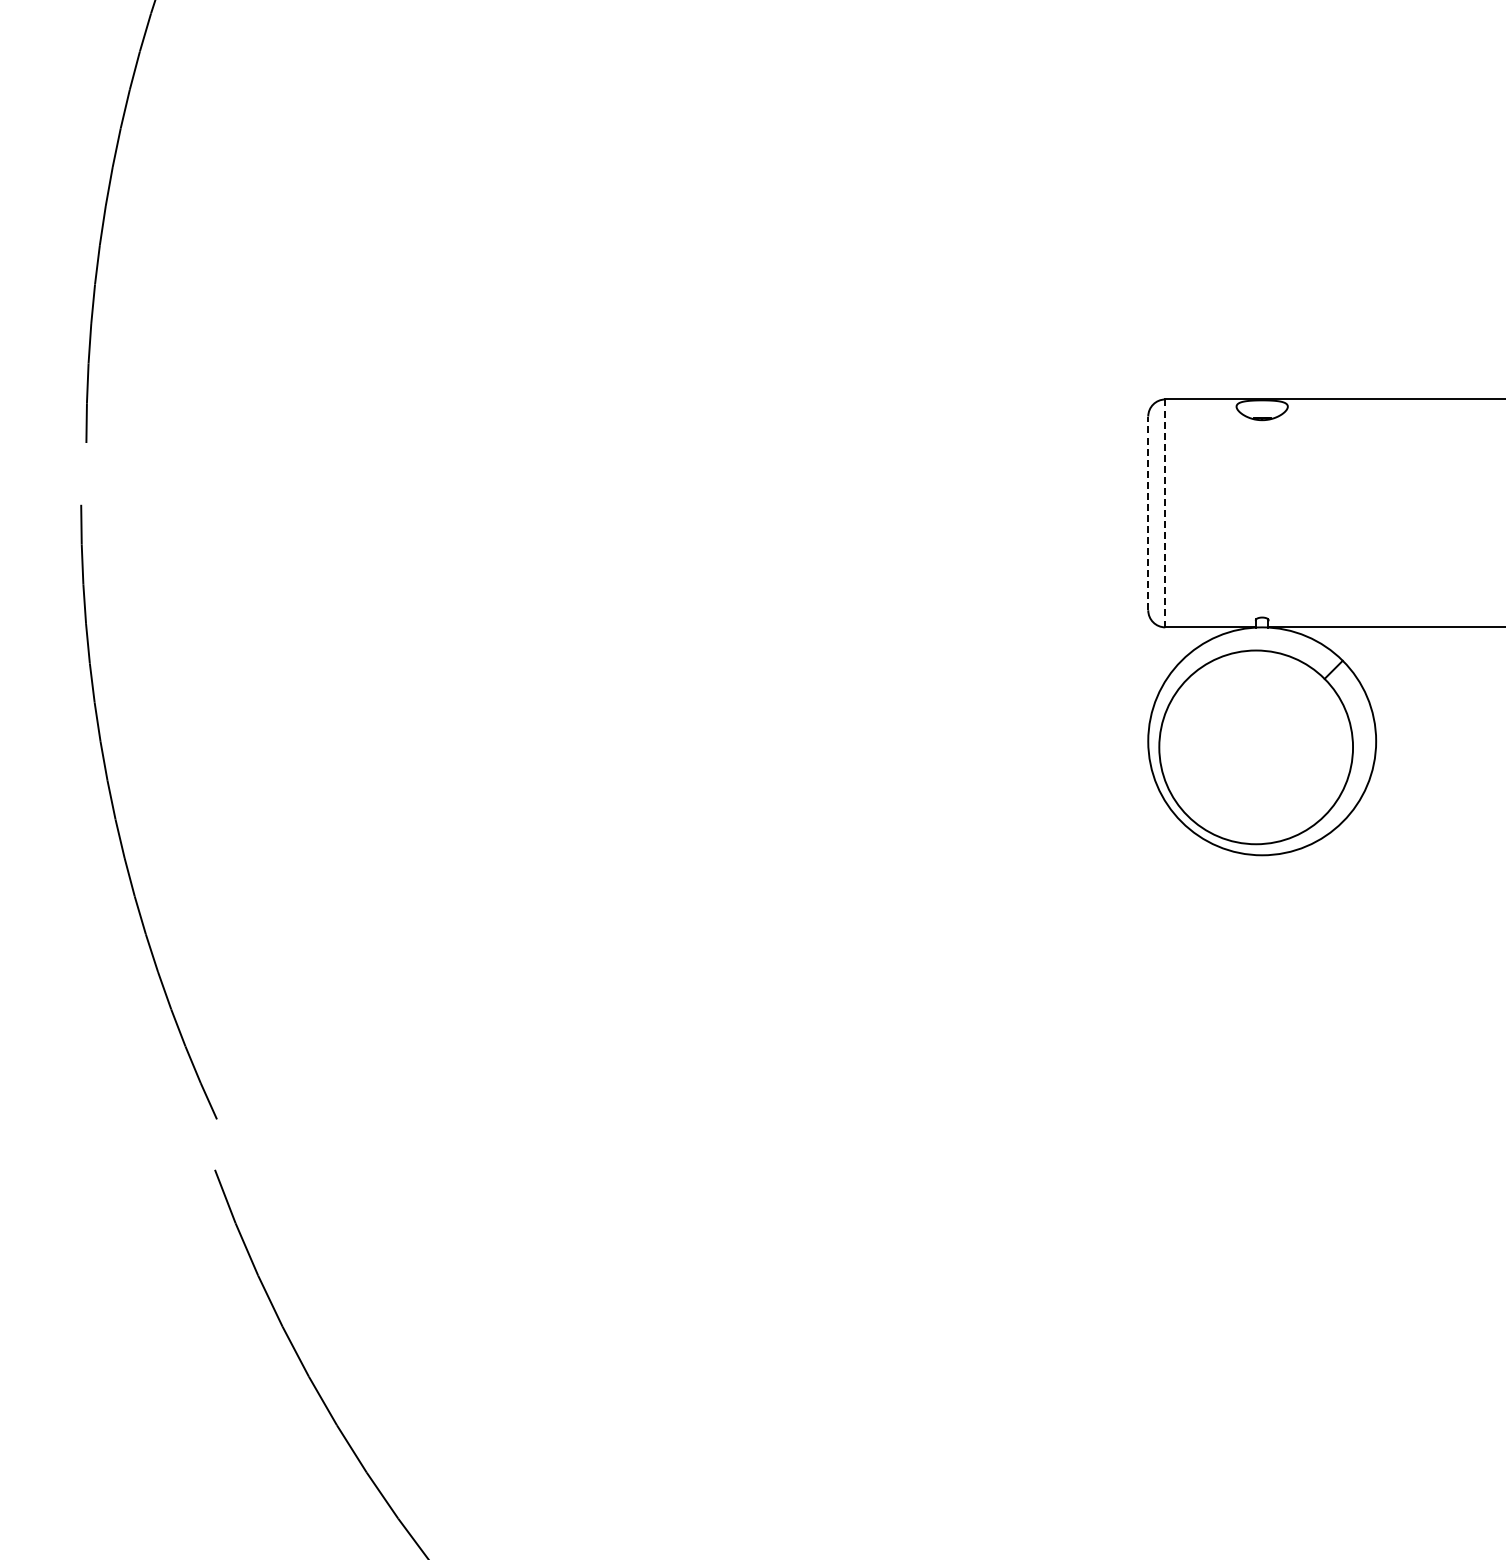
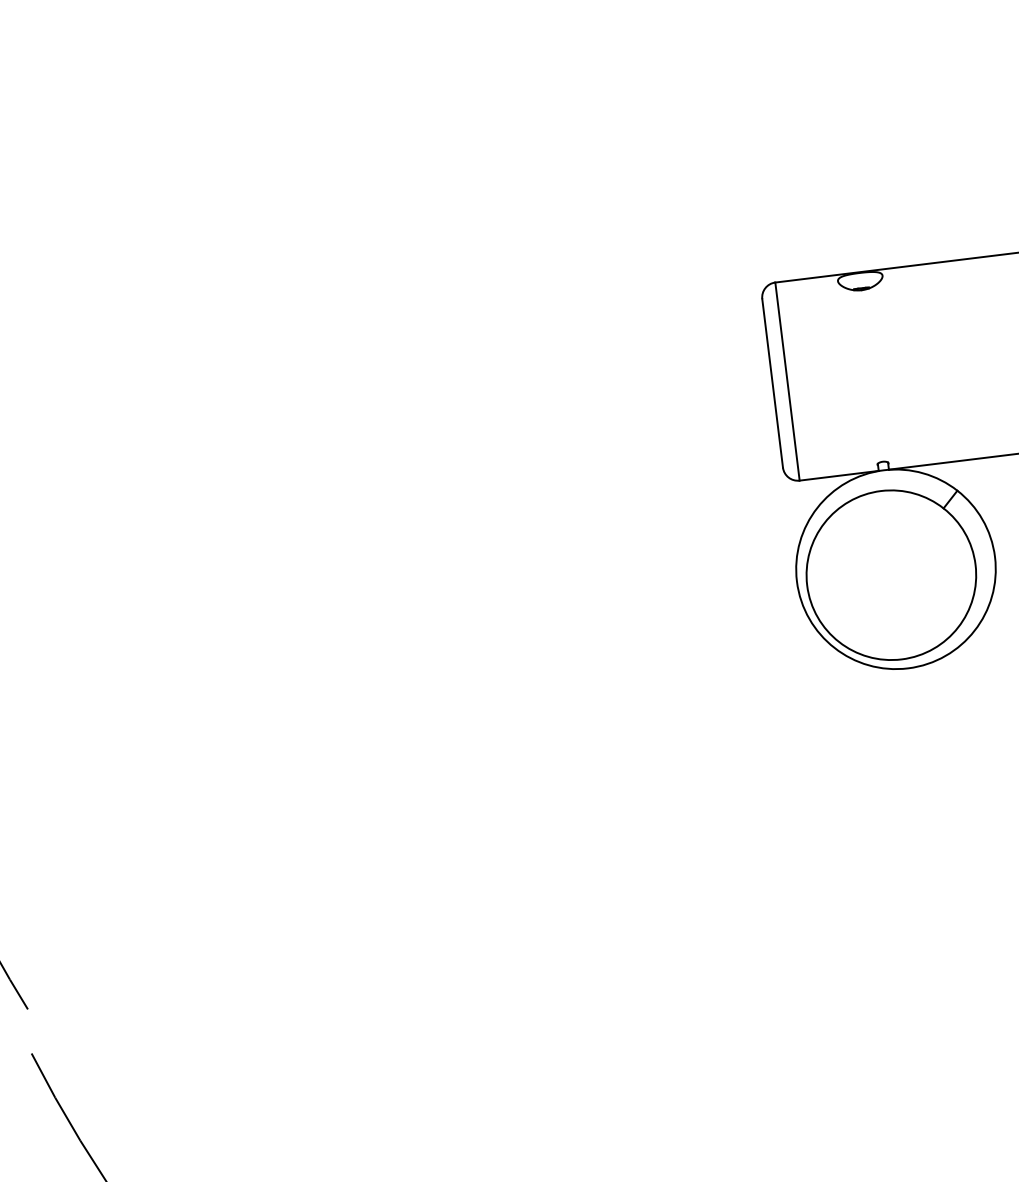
line: (1148, 513) -> (772, 383), dashed -> solid
line: (1165, 513) -> (787, 381), dashed -> solid

